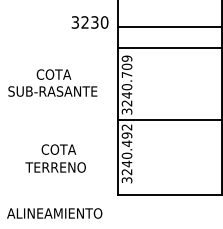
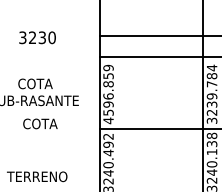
text: (89, 22) -> (37, 37), moved
text: (126, 88) -> (108, 97), 3240.709 -> 4596.859
text: (58, 149) -> (40, 123), moved

